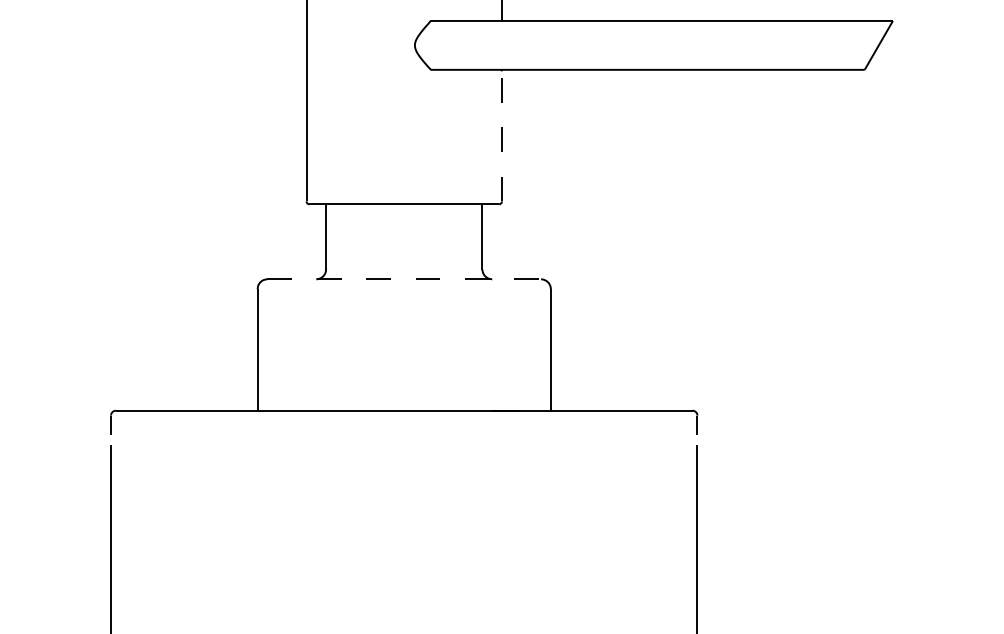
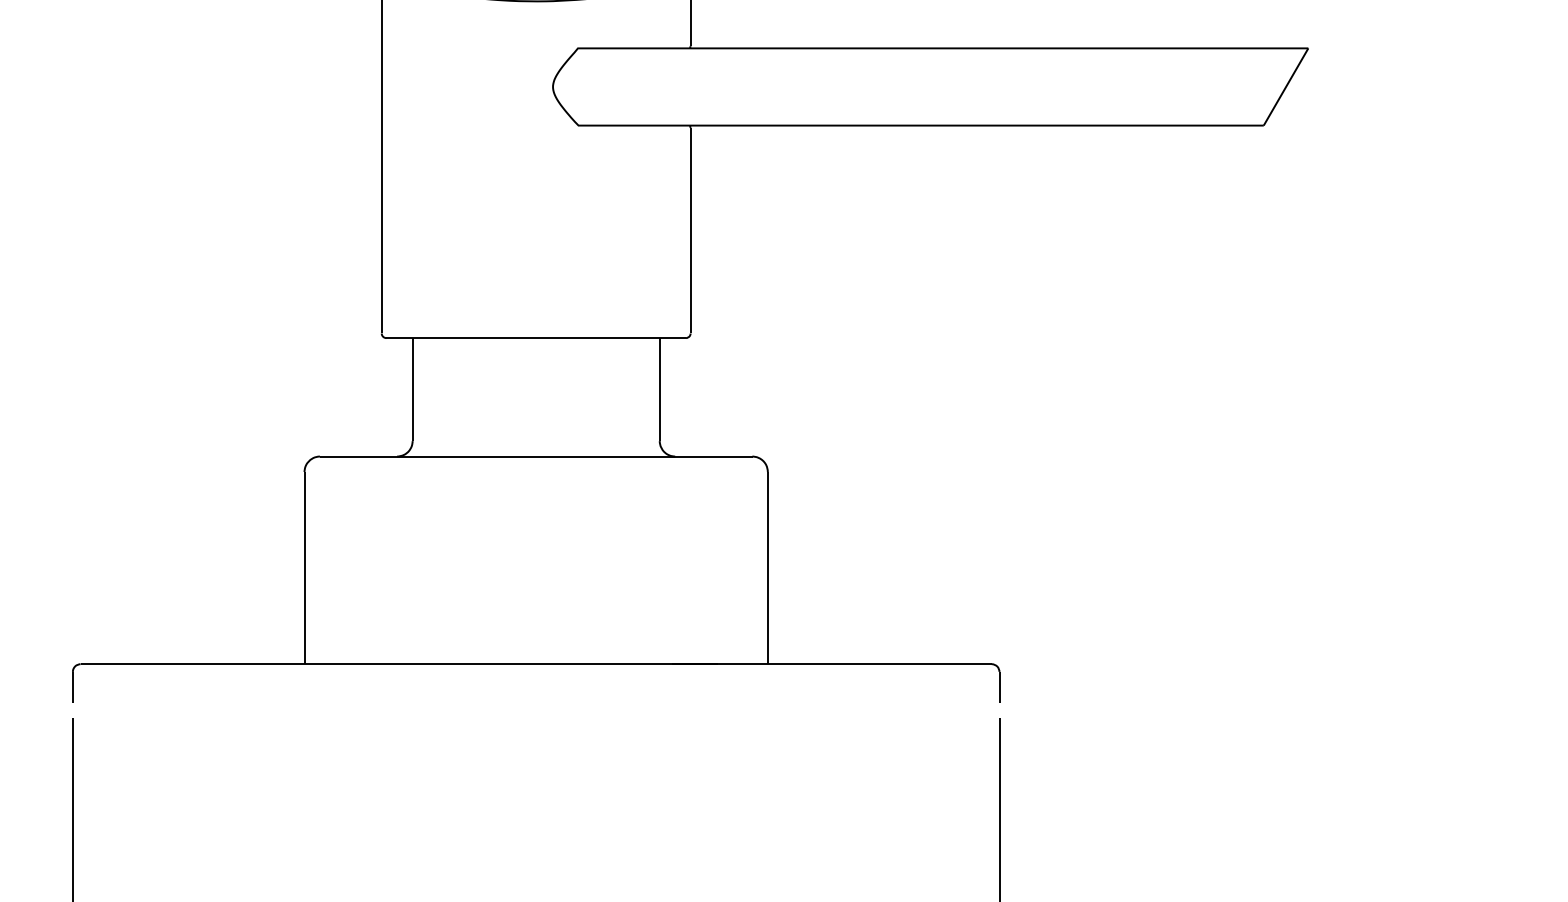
line: (501, 135) -> (689, 229), dashed -> solid
line: (404, 279) -> (536, 456), dashed -> solid

